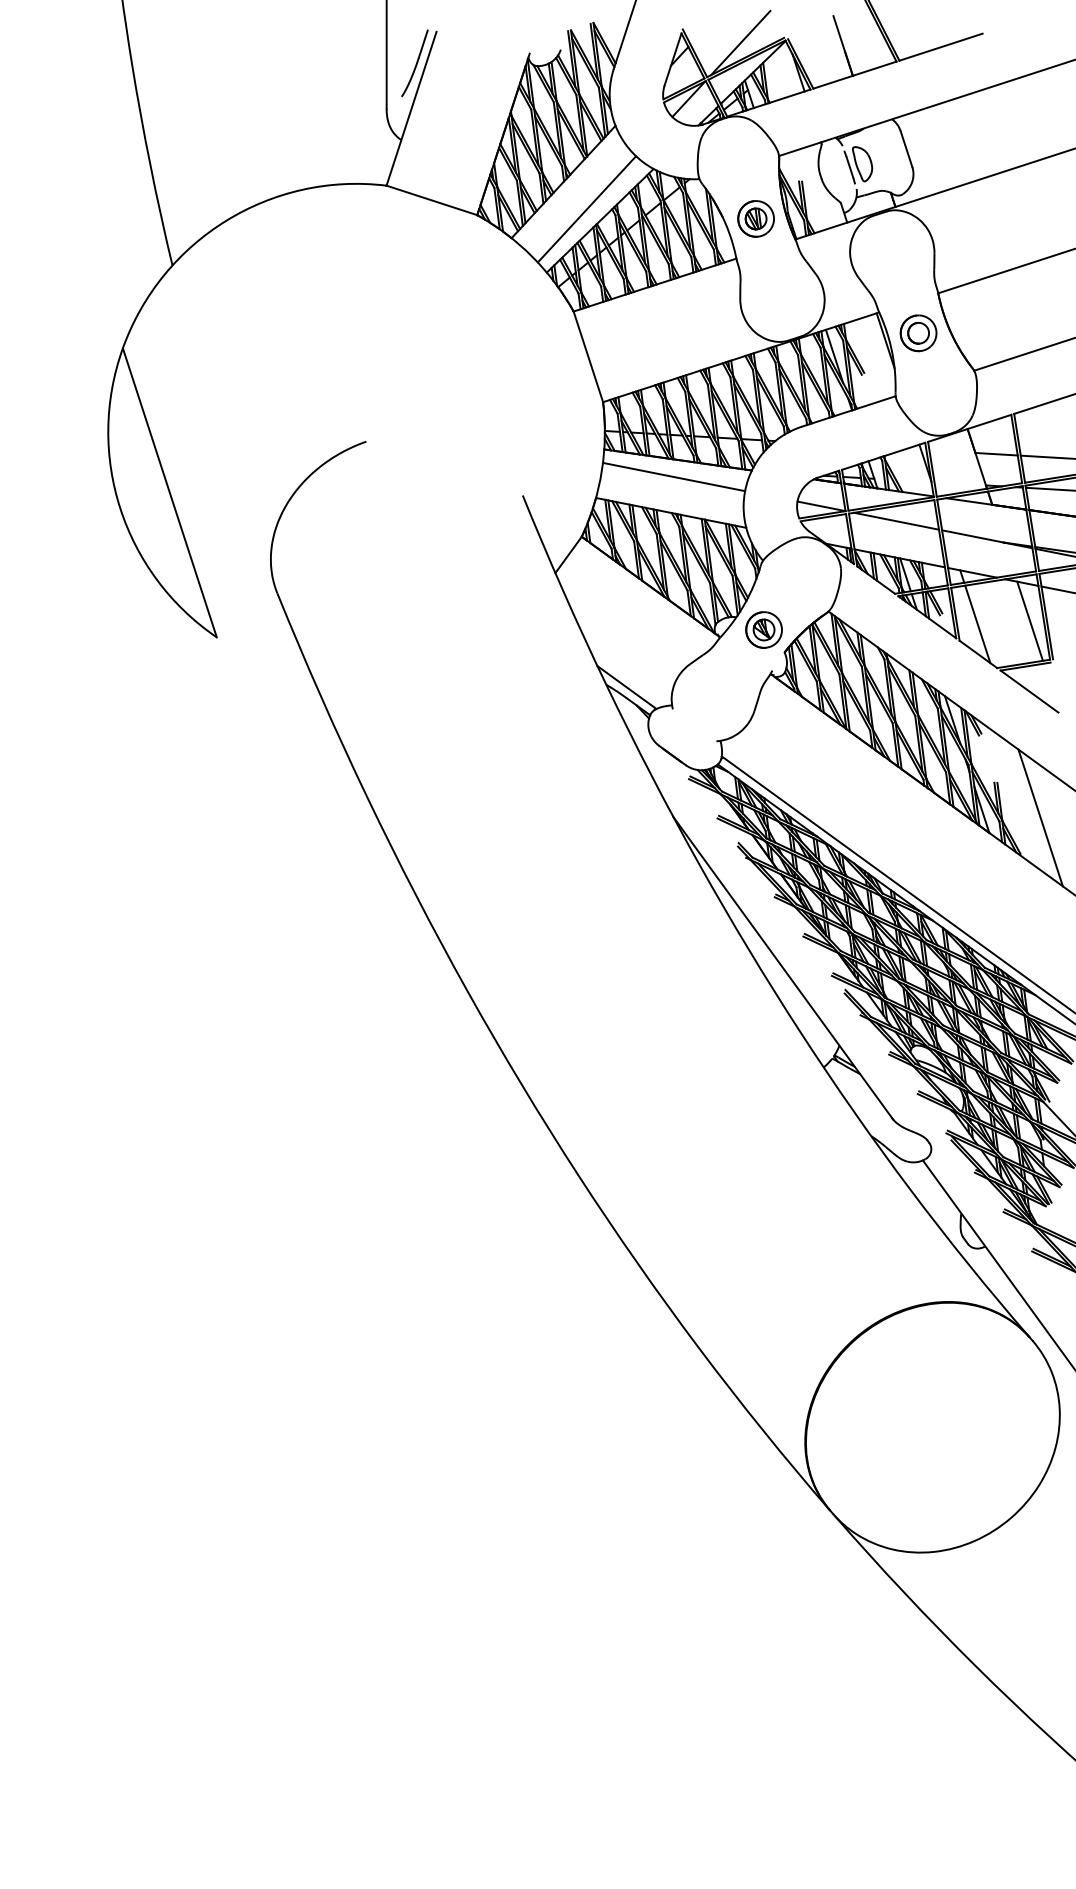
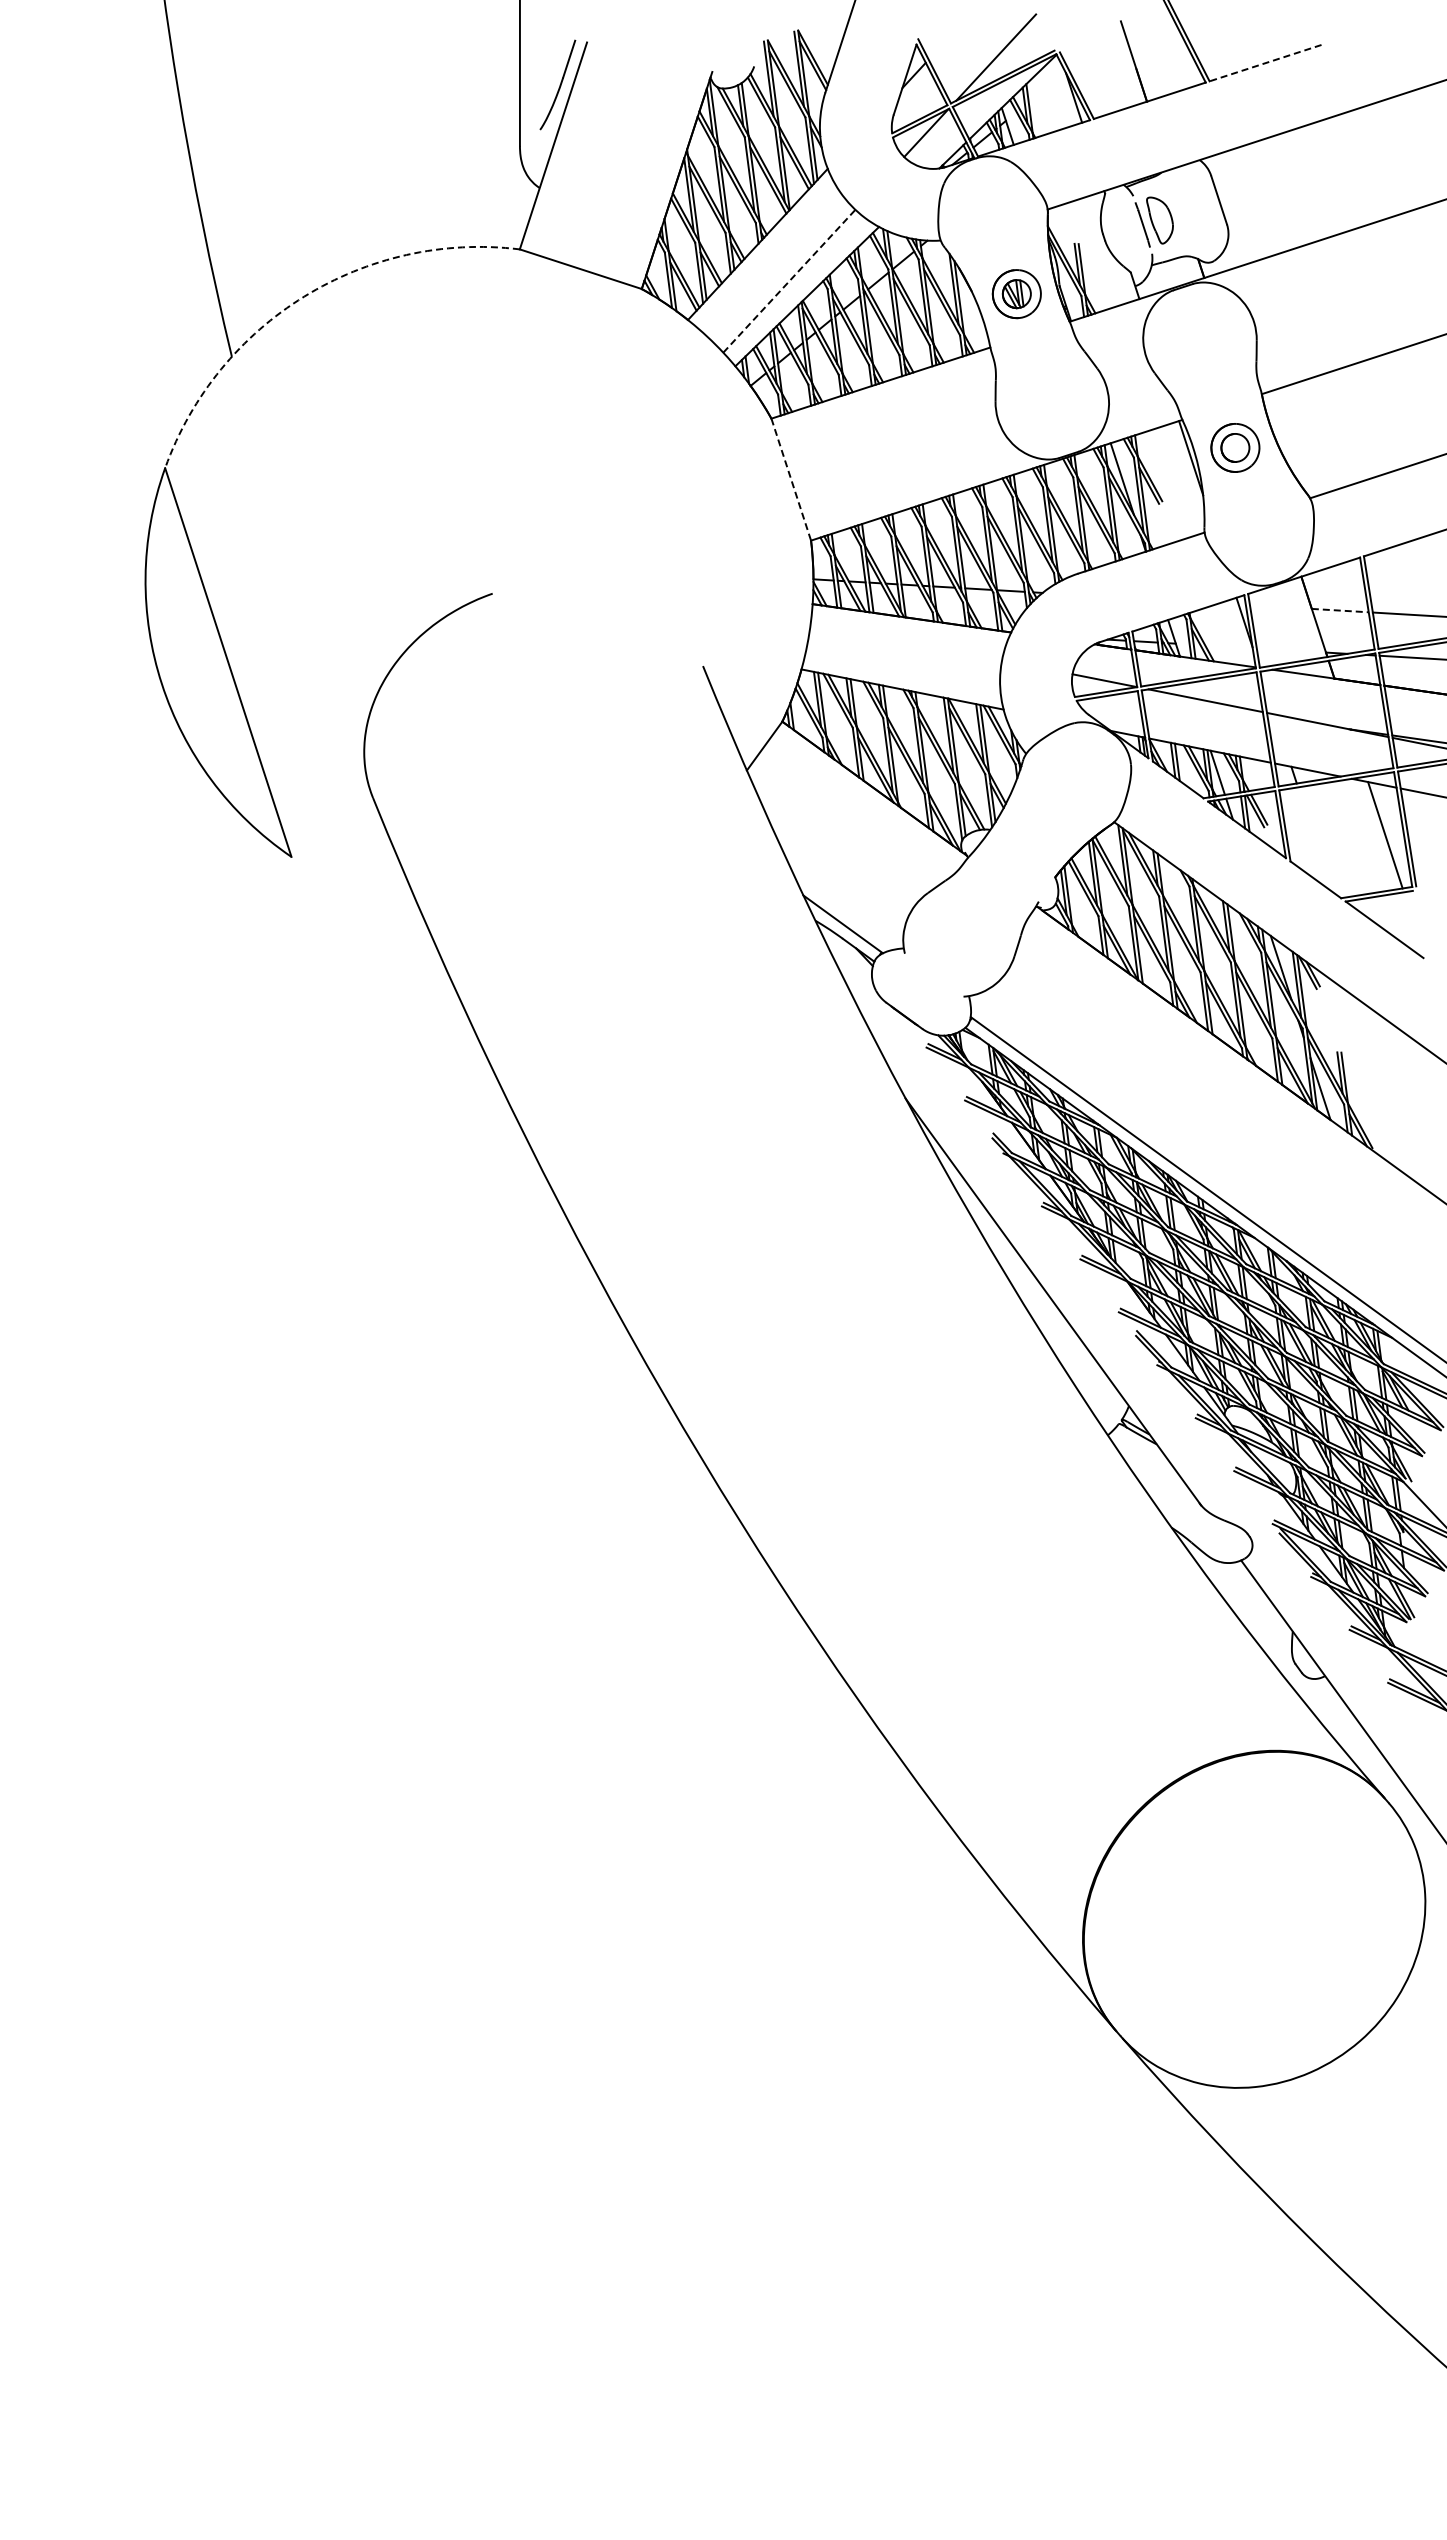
line: (940, 47) -> (1265, 63), solid -> dashed
line: (587, 208) -> (789, 280), solid -> dashed
arc: (226, 220) -> (304, 296), solid -> dashed
line: (588, 357) -> (791, 480), solid -> dashed
line: (996, 454) -> (1340, 610), solid -> dashed
line: (674, 477) -> (906, 641), removed
line: (977, 624) -> (1314, 839), removed
part: (764, 629) -> (1027, 846), removed
line: (1040, 817) -> (1399, 1099), removed

